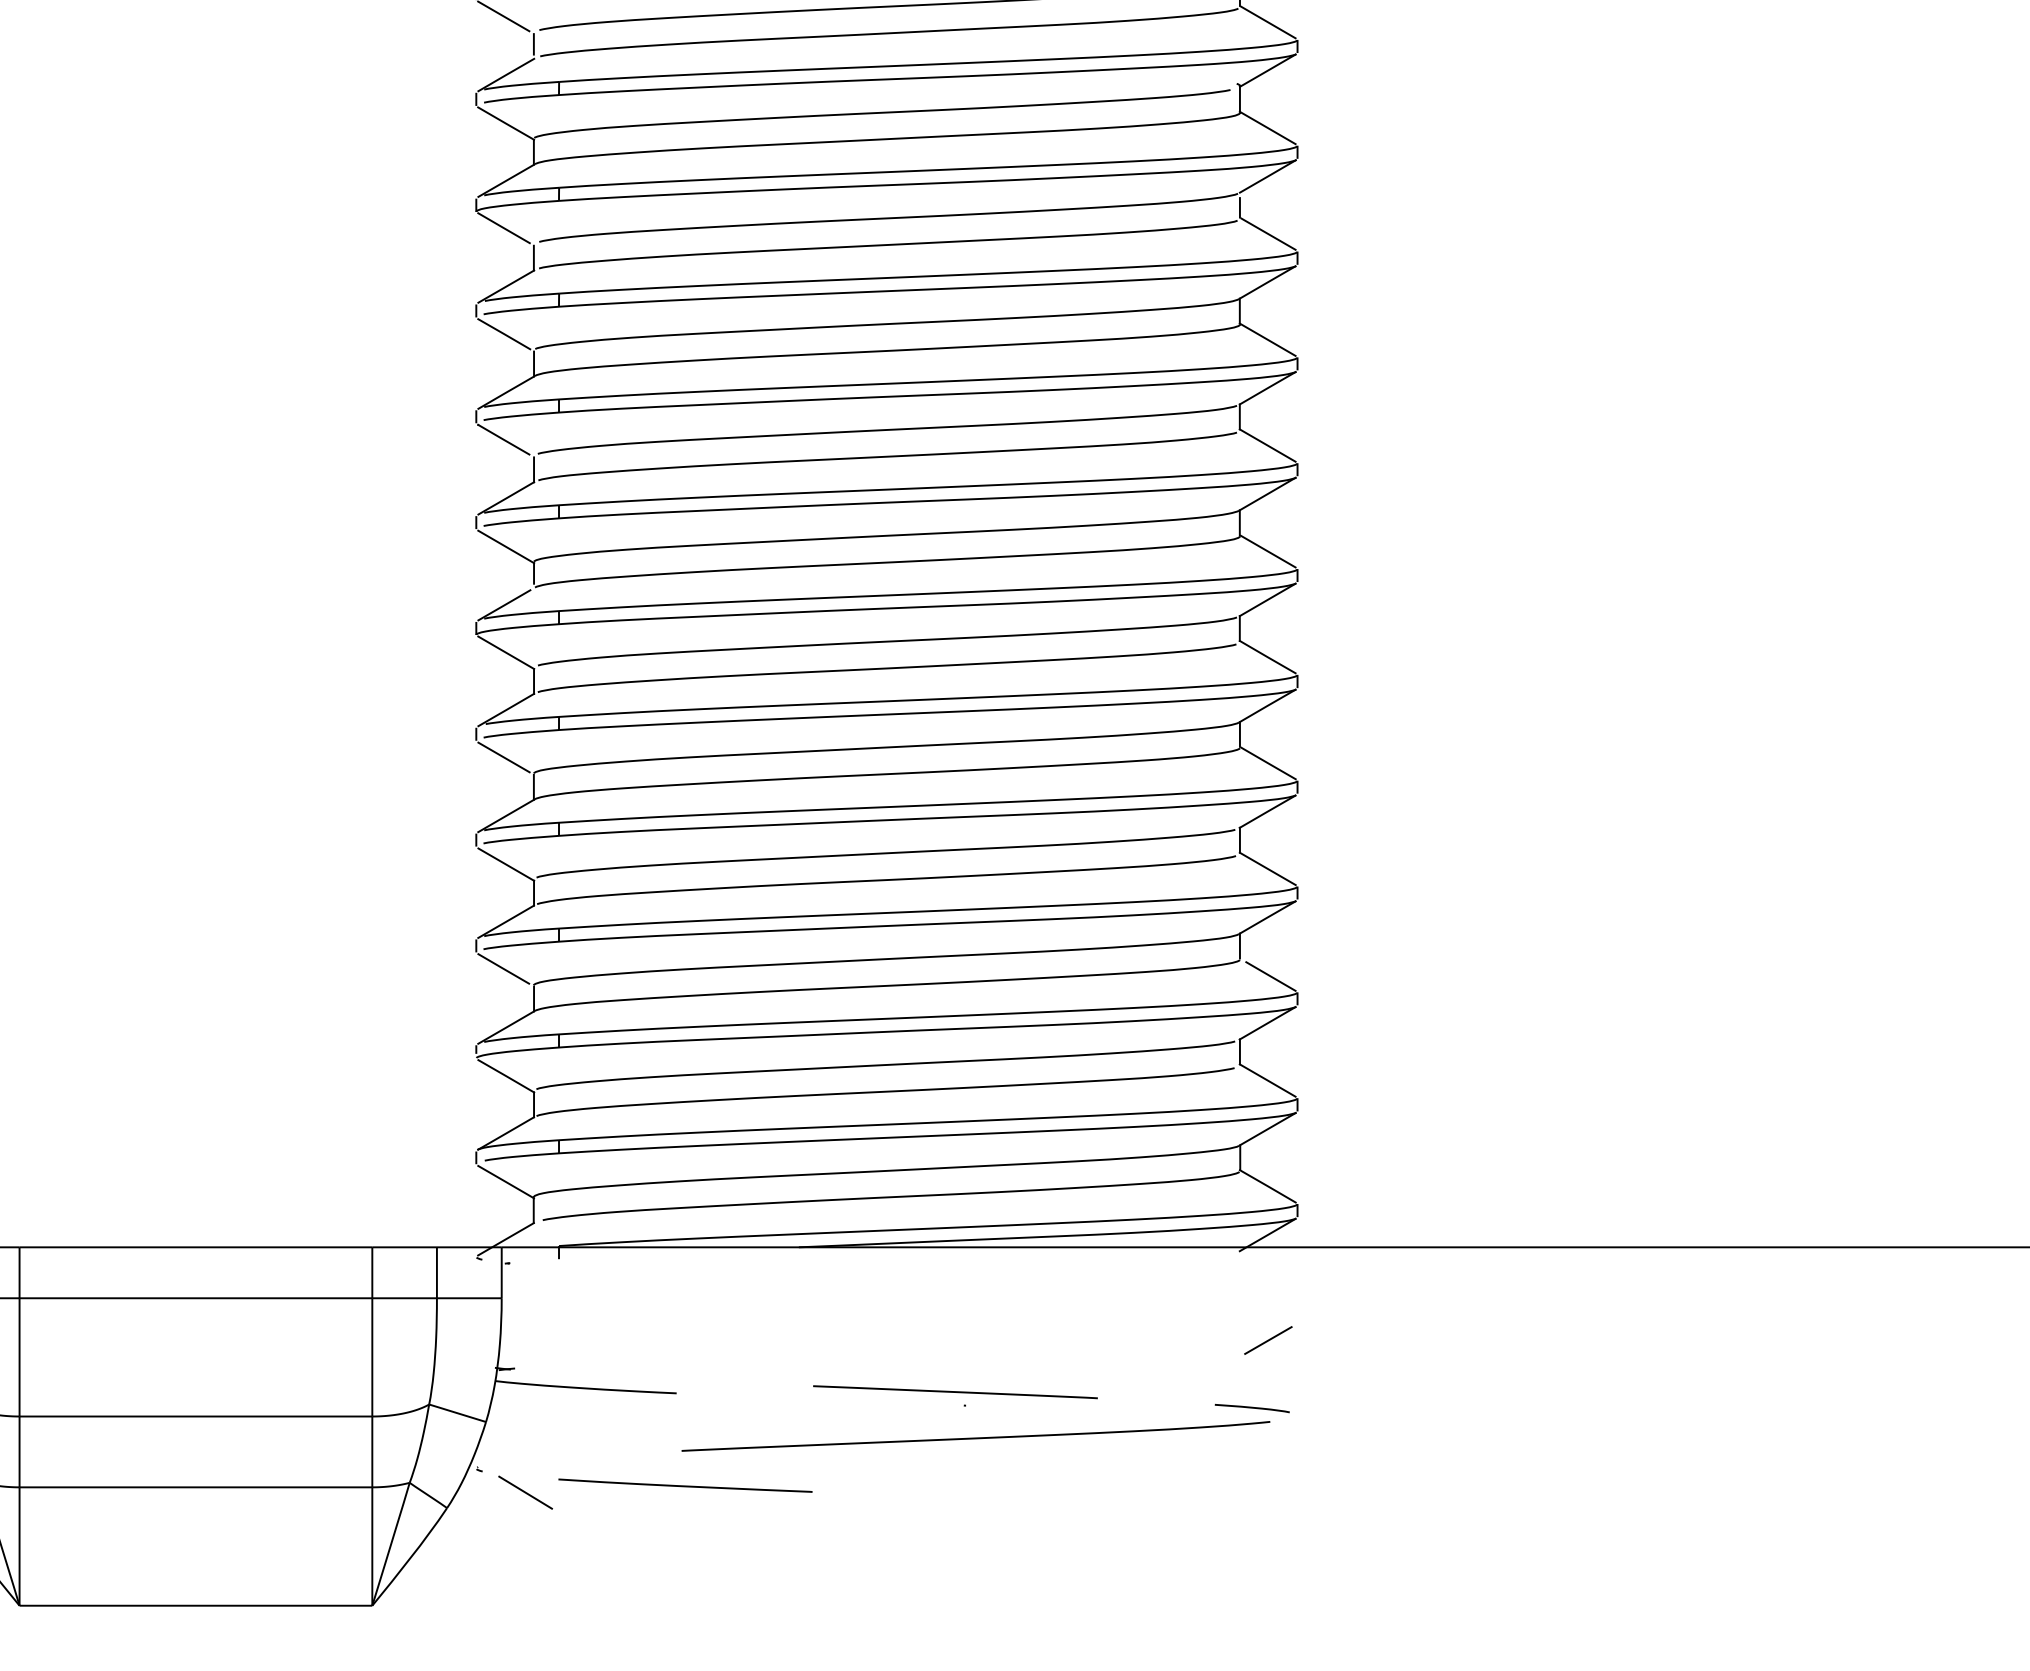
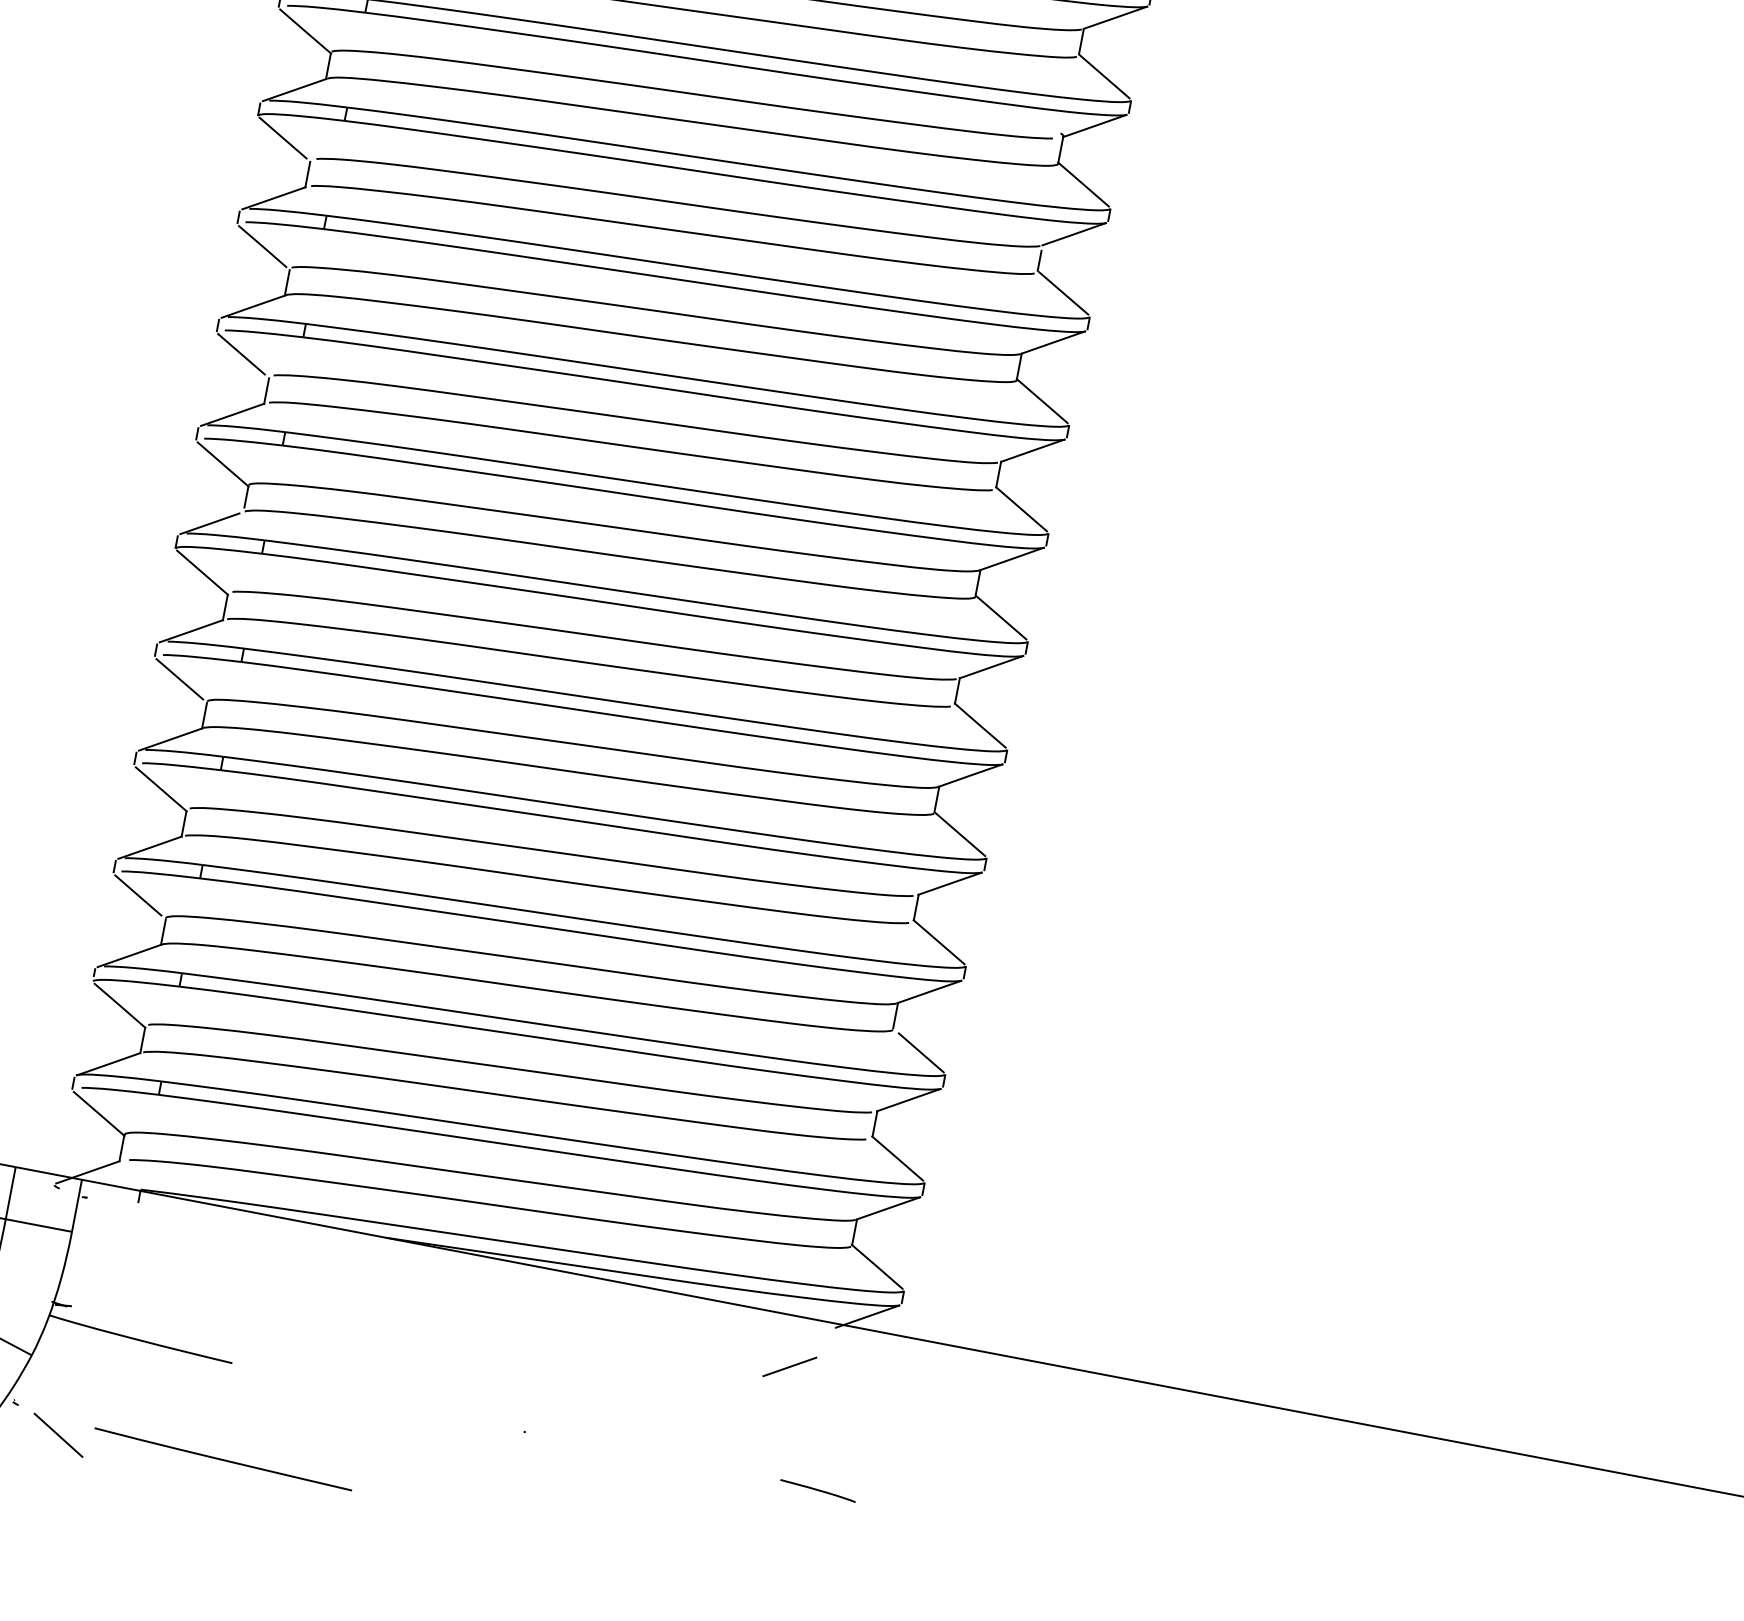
line: (1268, 1340) -> (789, 1366), moved
line: (955, 1392) -> (517, 1416), removed
curve: (975, 1437) -> (529, 1466), removed

